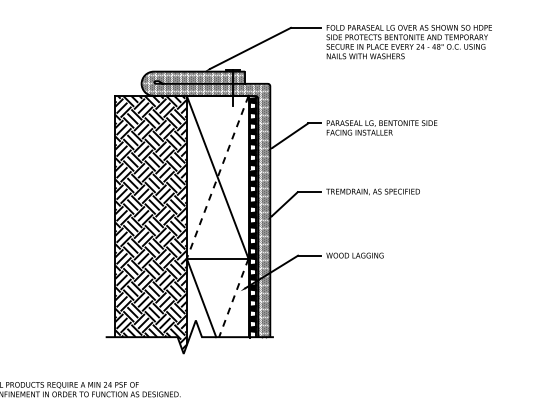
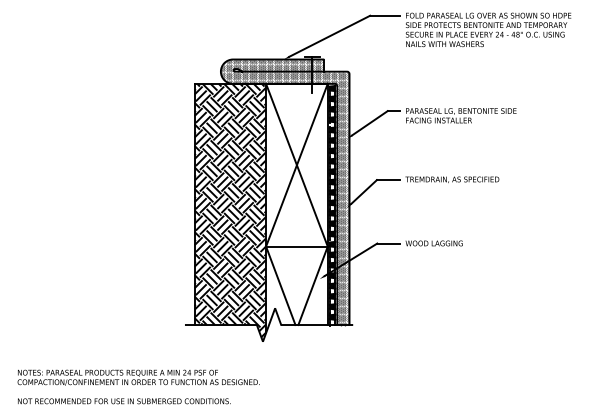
line: (217, 177) -> (296, 165), dashed -> solid
line: (234, 297) -> (313, 285), dashed -> solid

